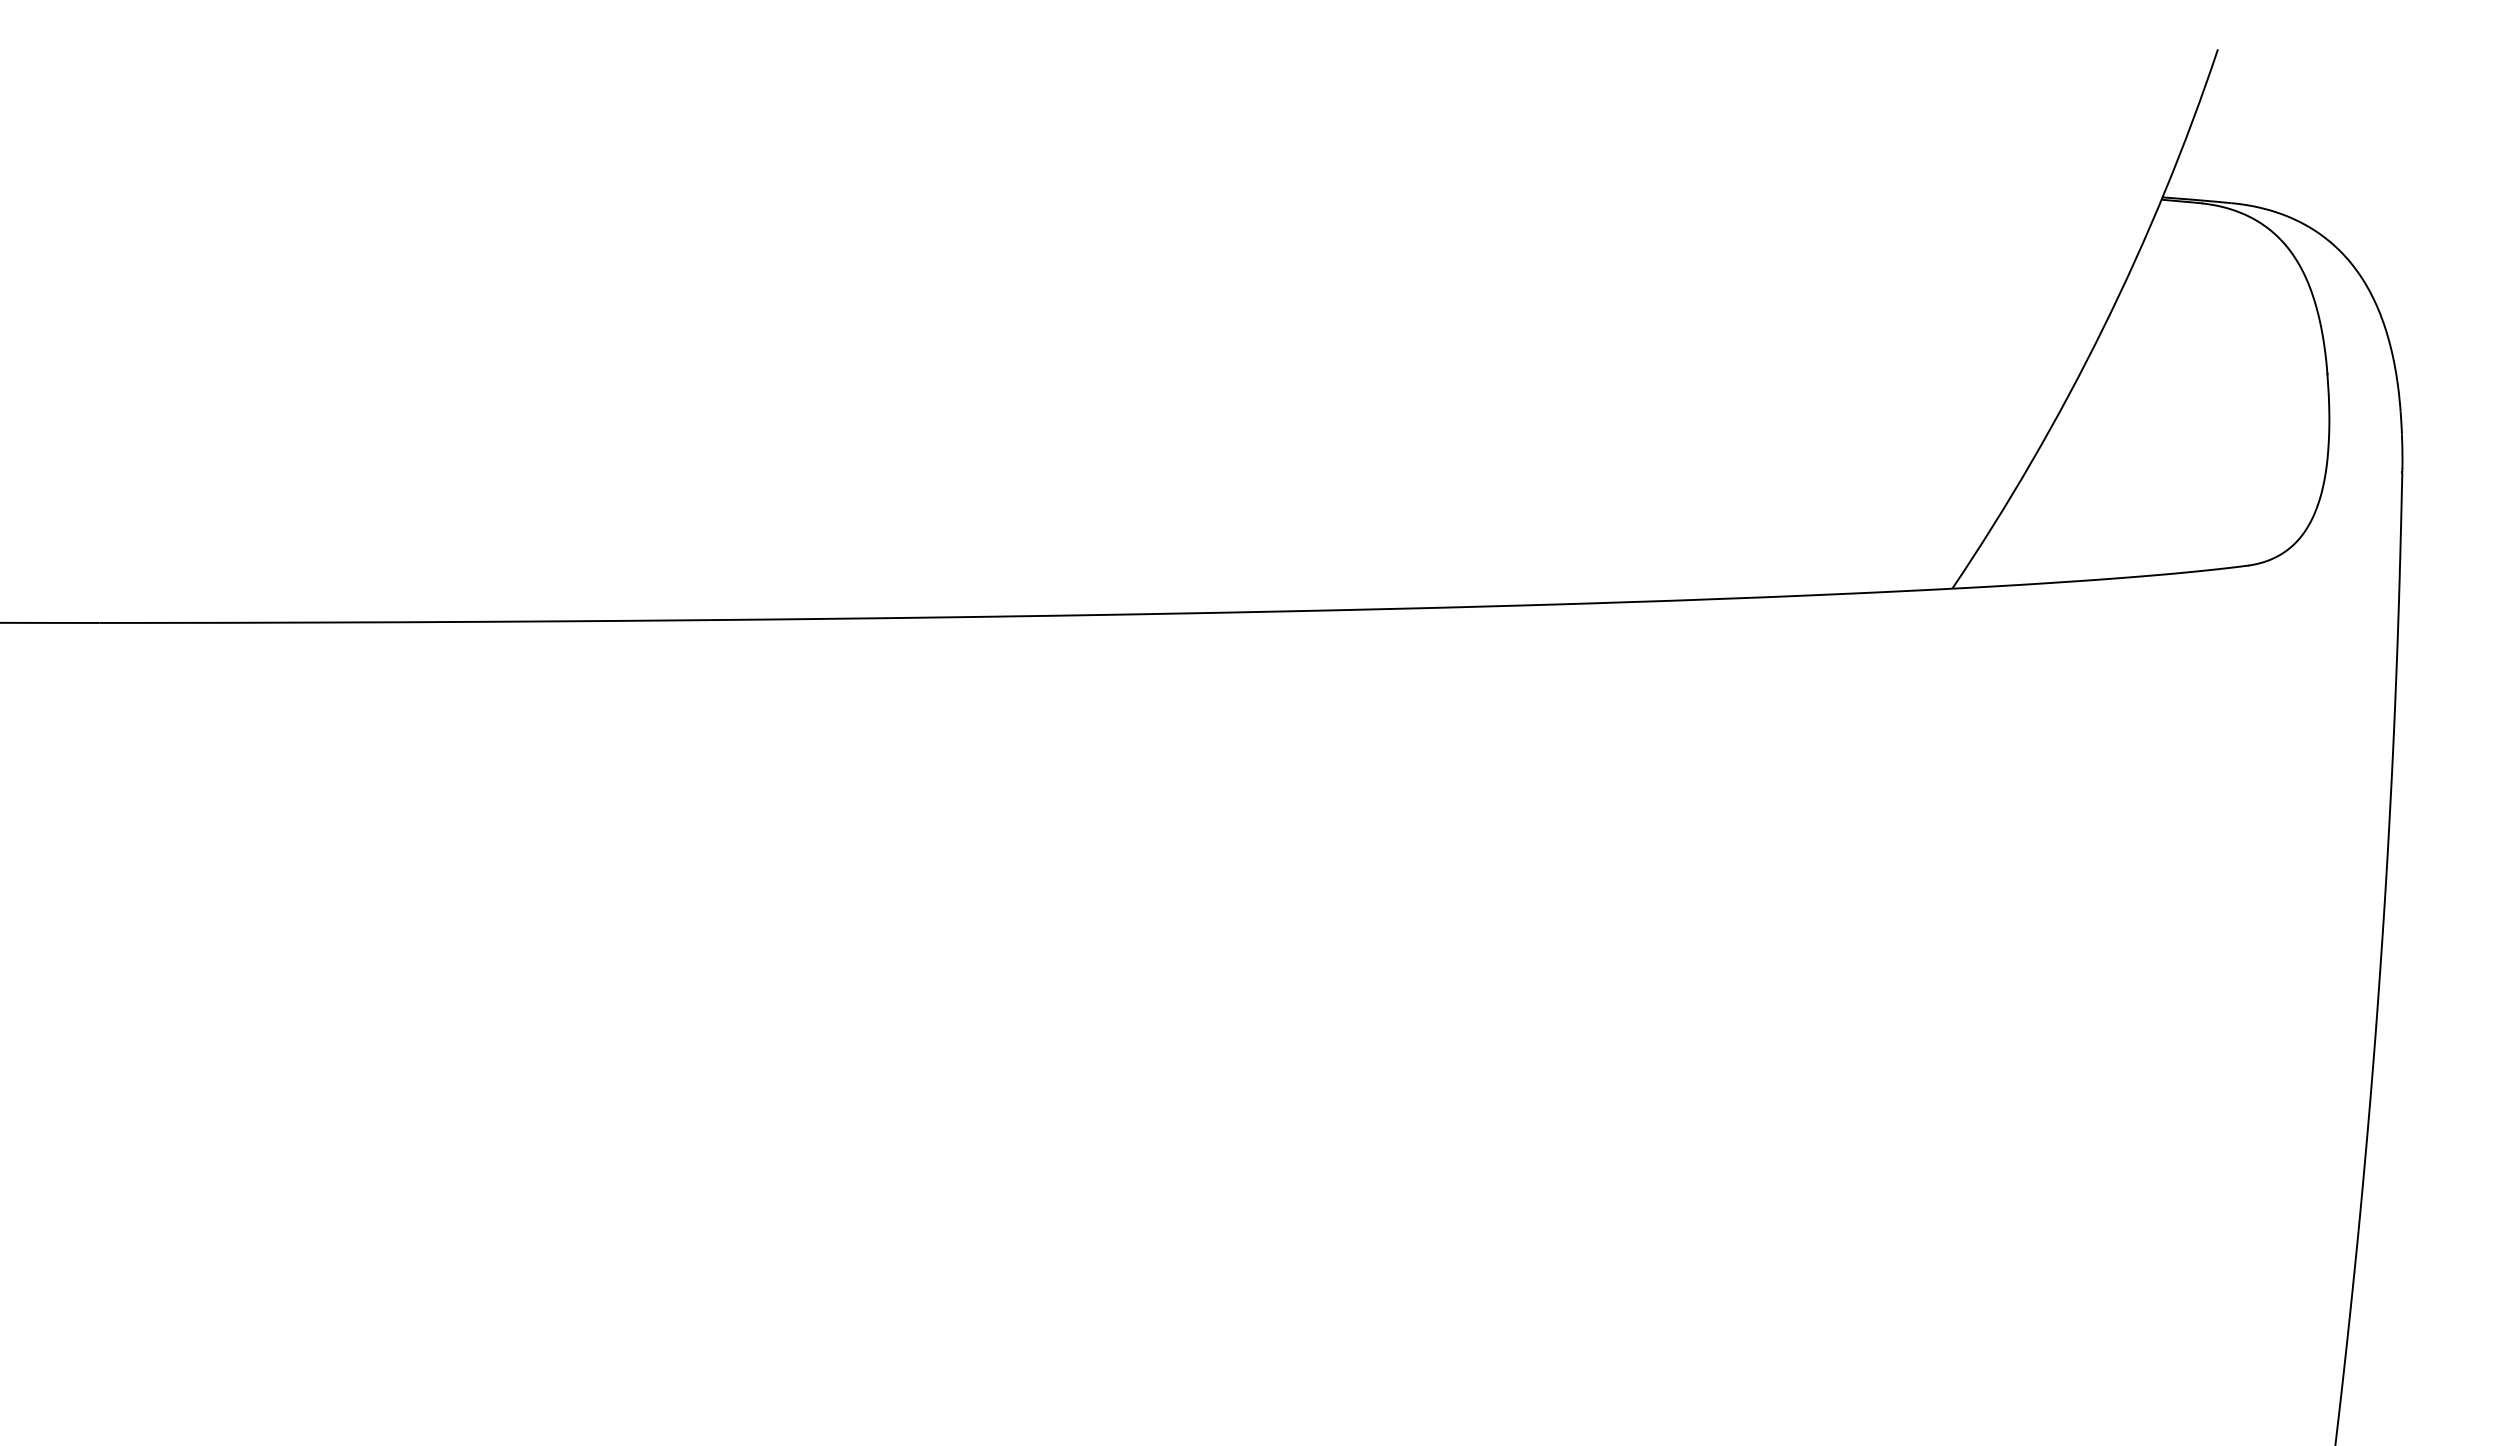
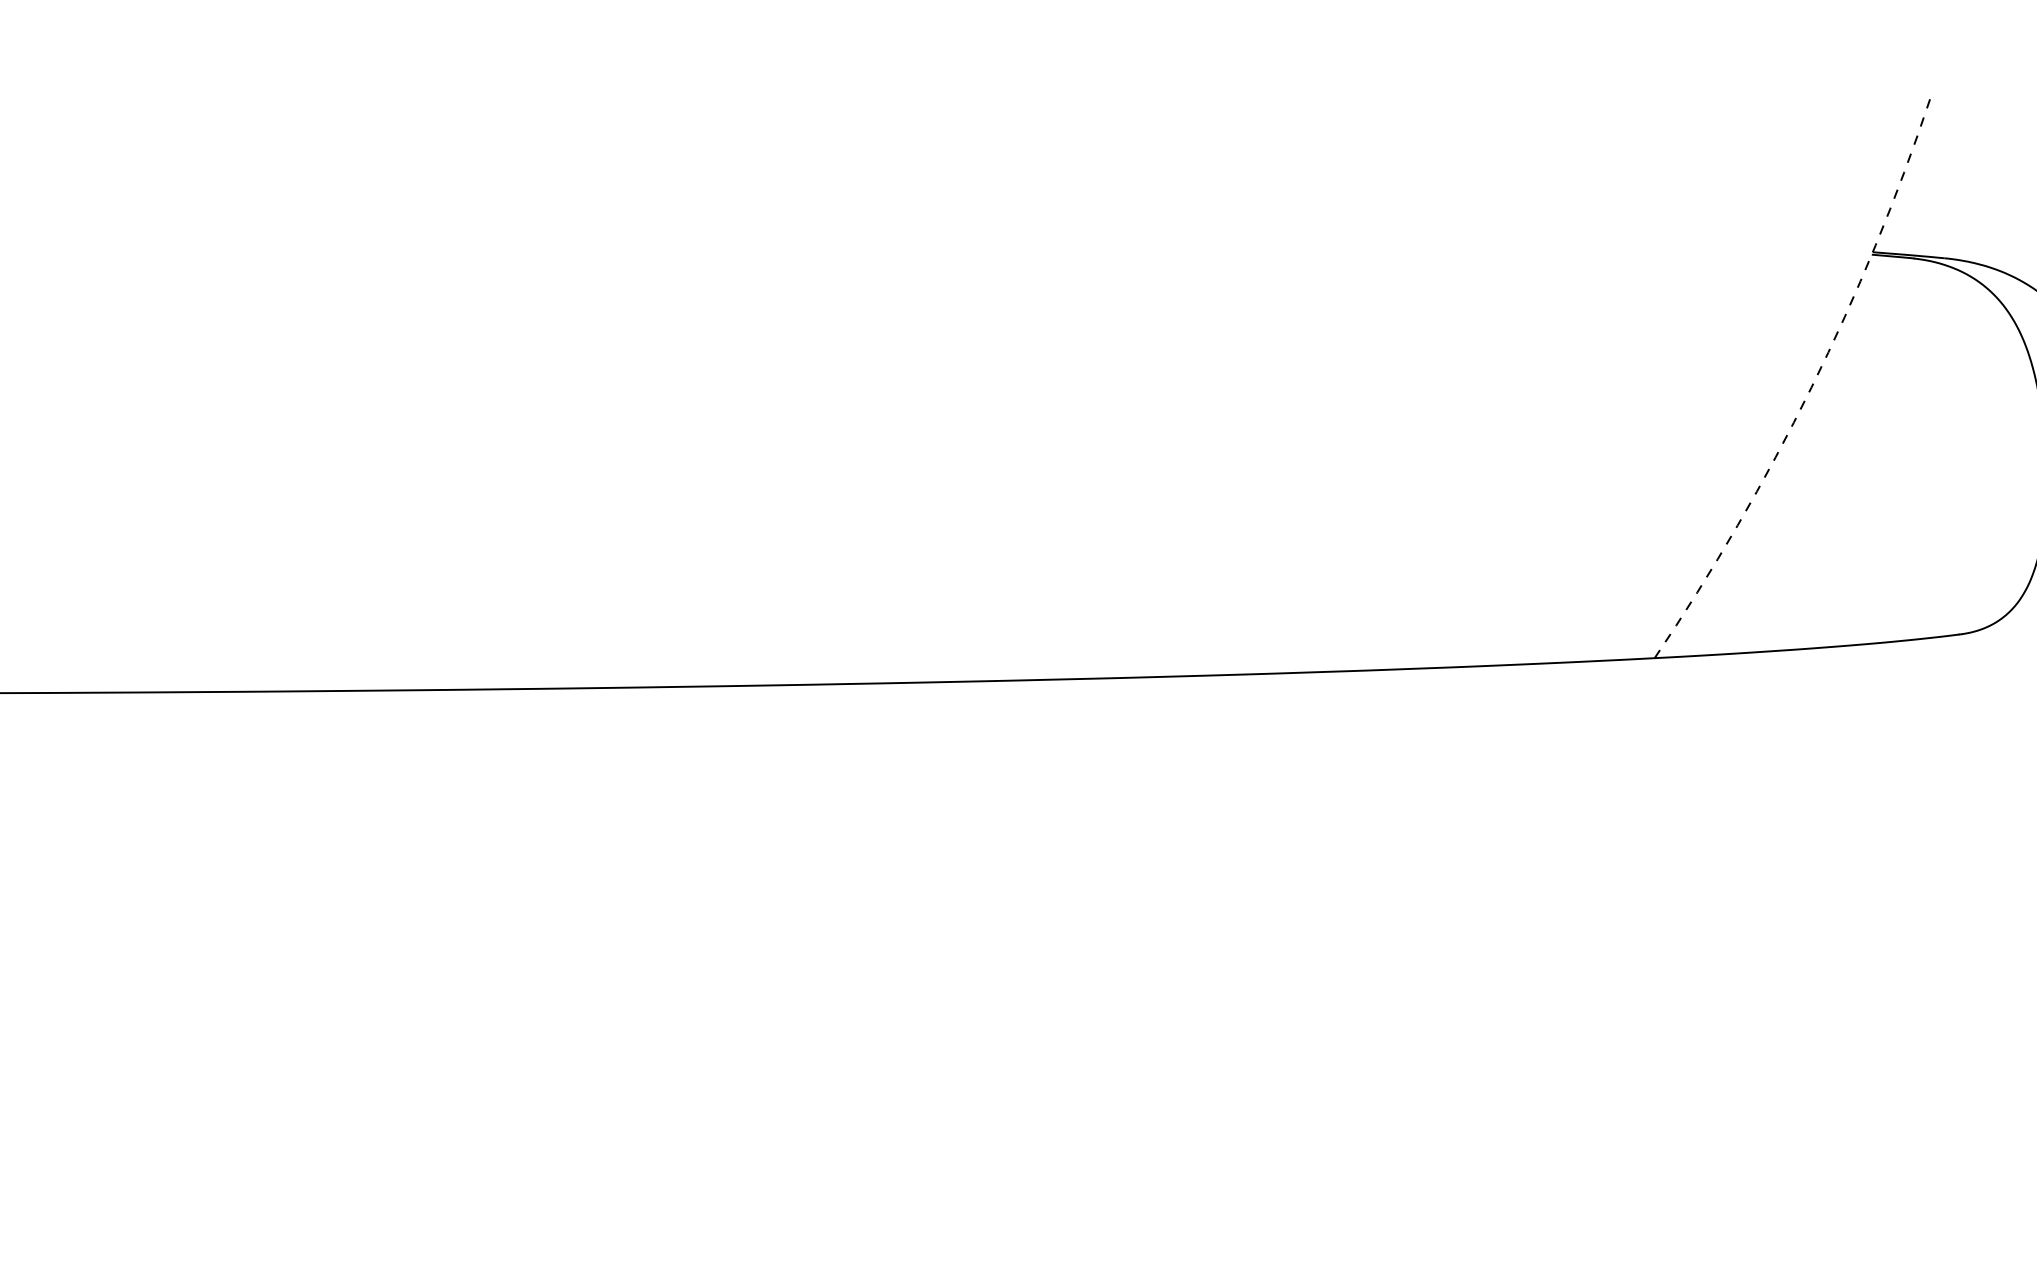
arc: (2103, 327) -> (1811, 387), solid -> dashed

